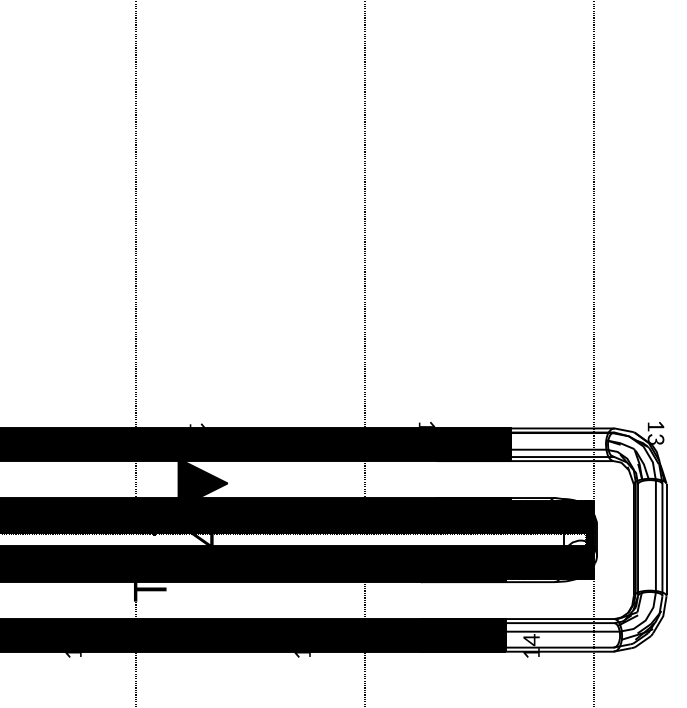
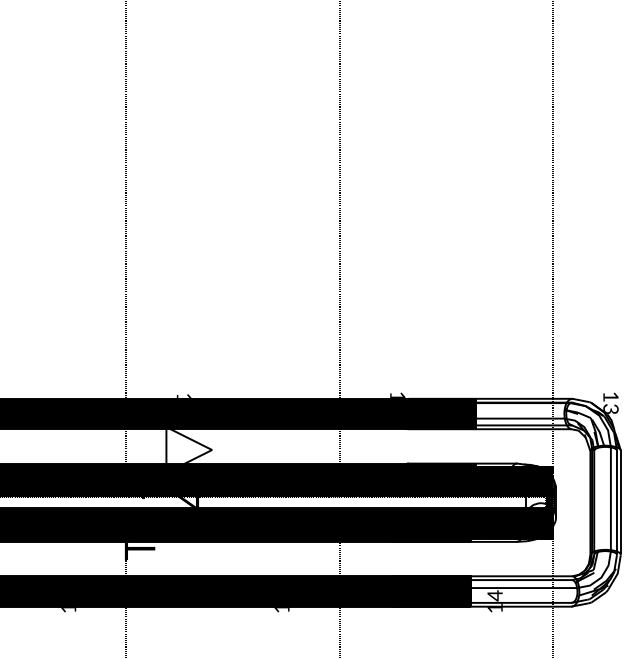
fill: (202, 482) -> (188, 449), removed

